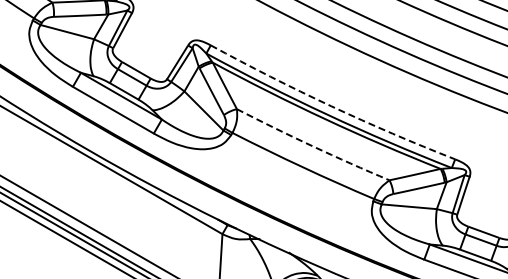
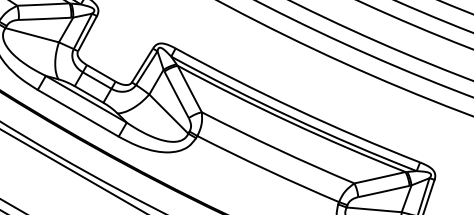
arc: (331, 106) -> (296, 109), dashed -> solid
arc: (312, 146) -> (277, 149), dashed -> solid

